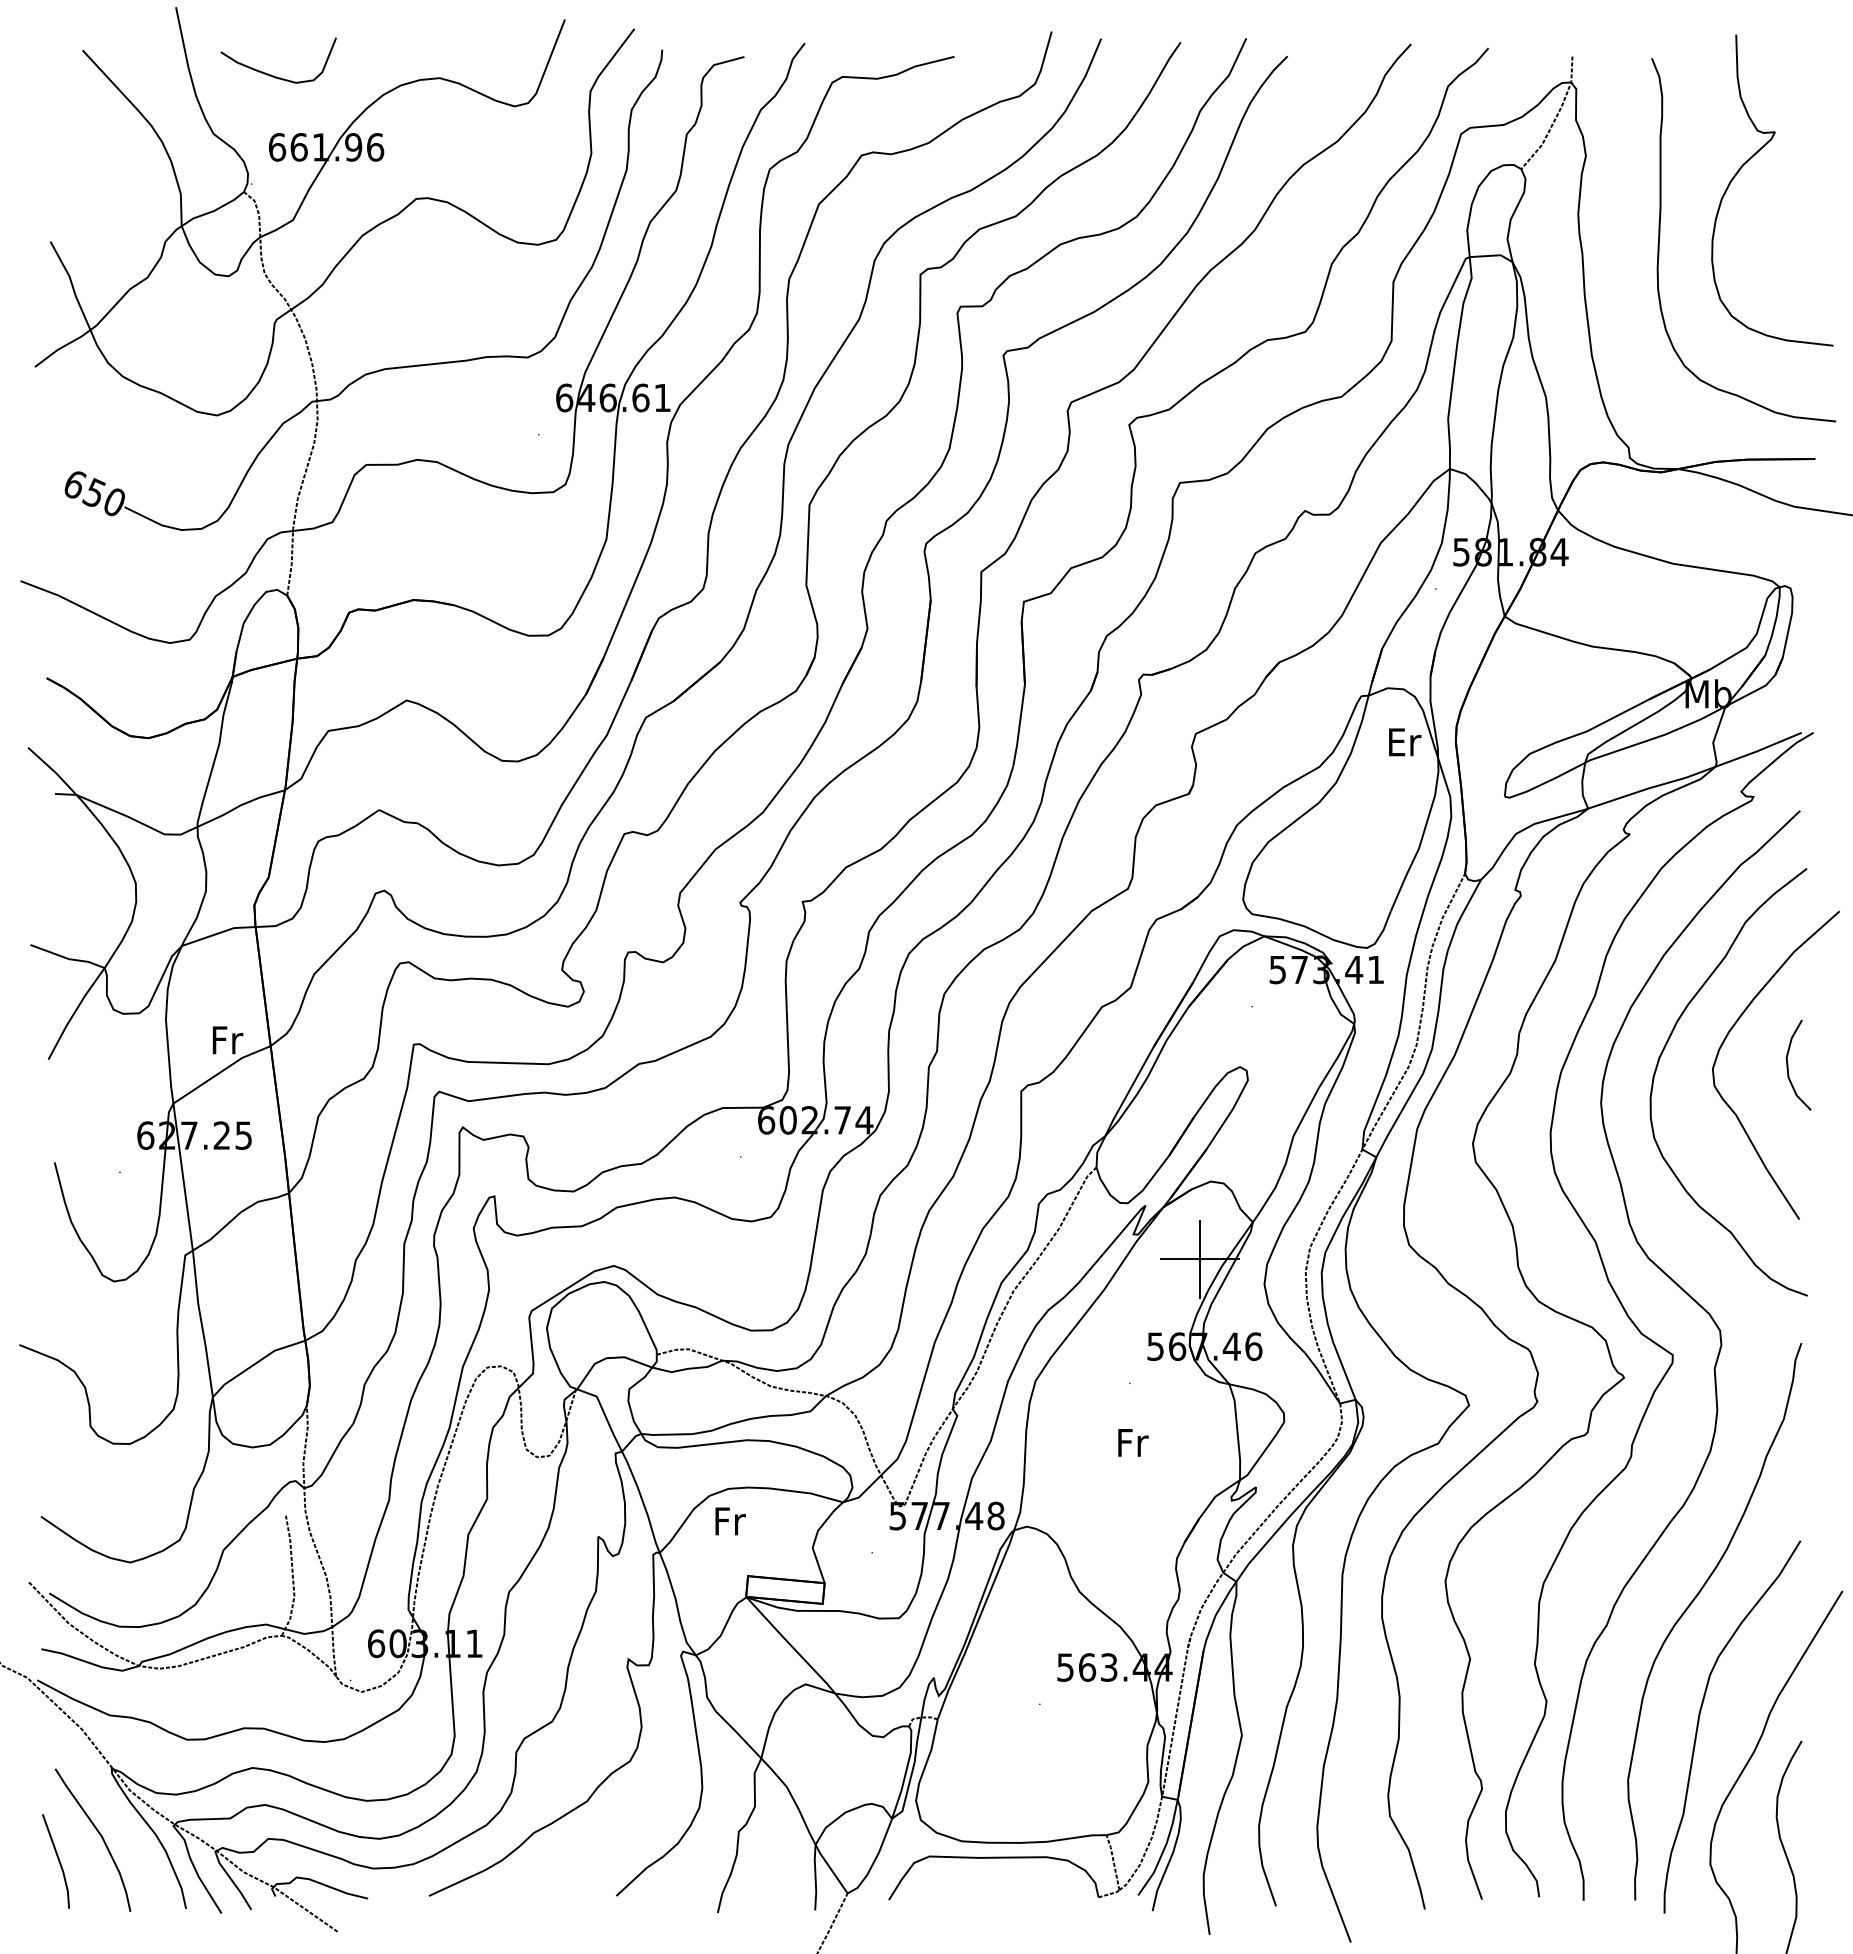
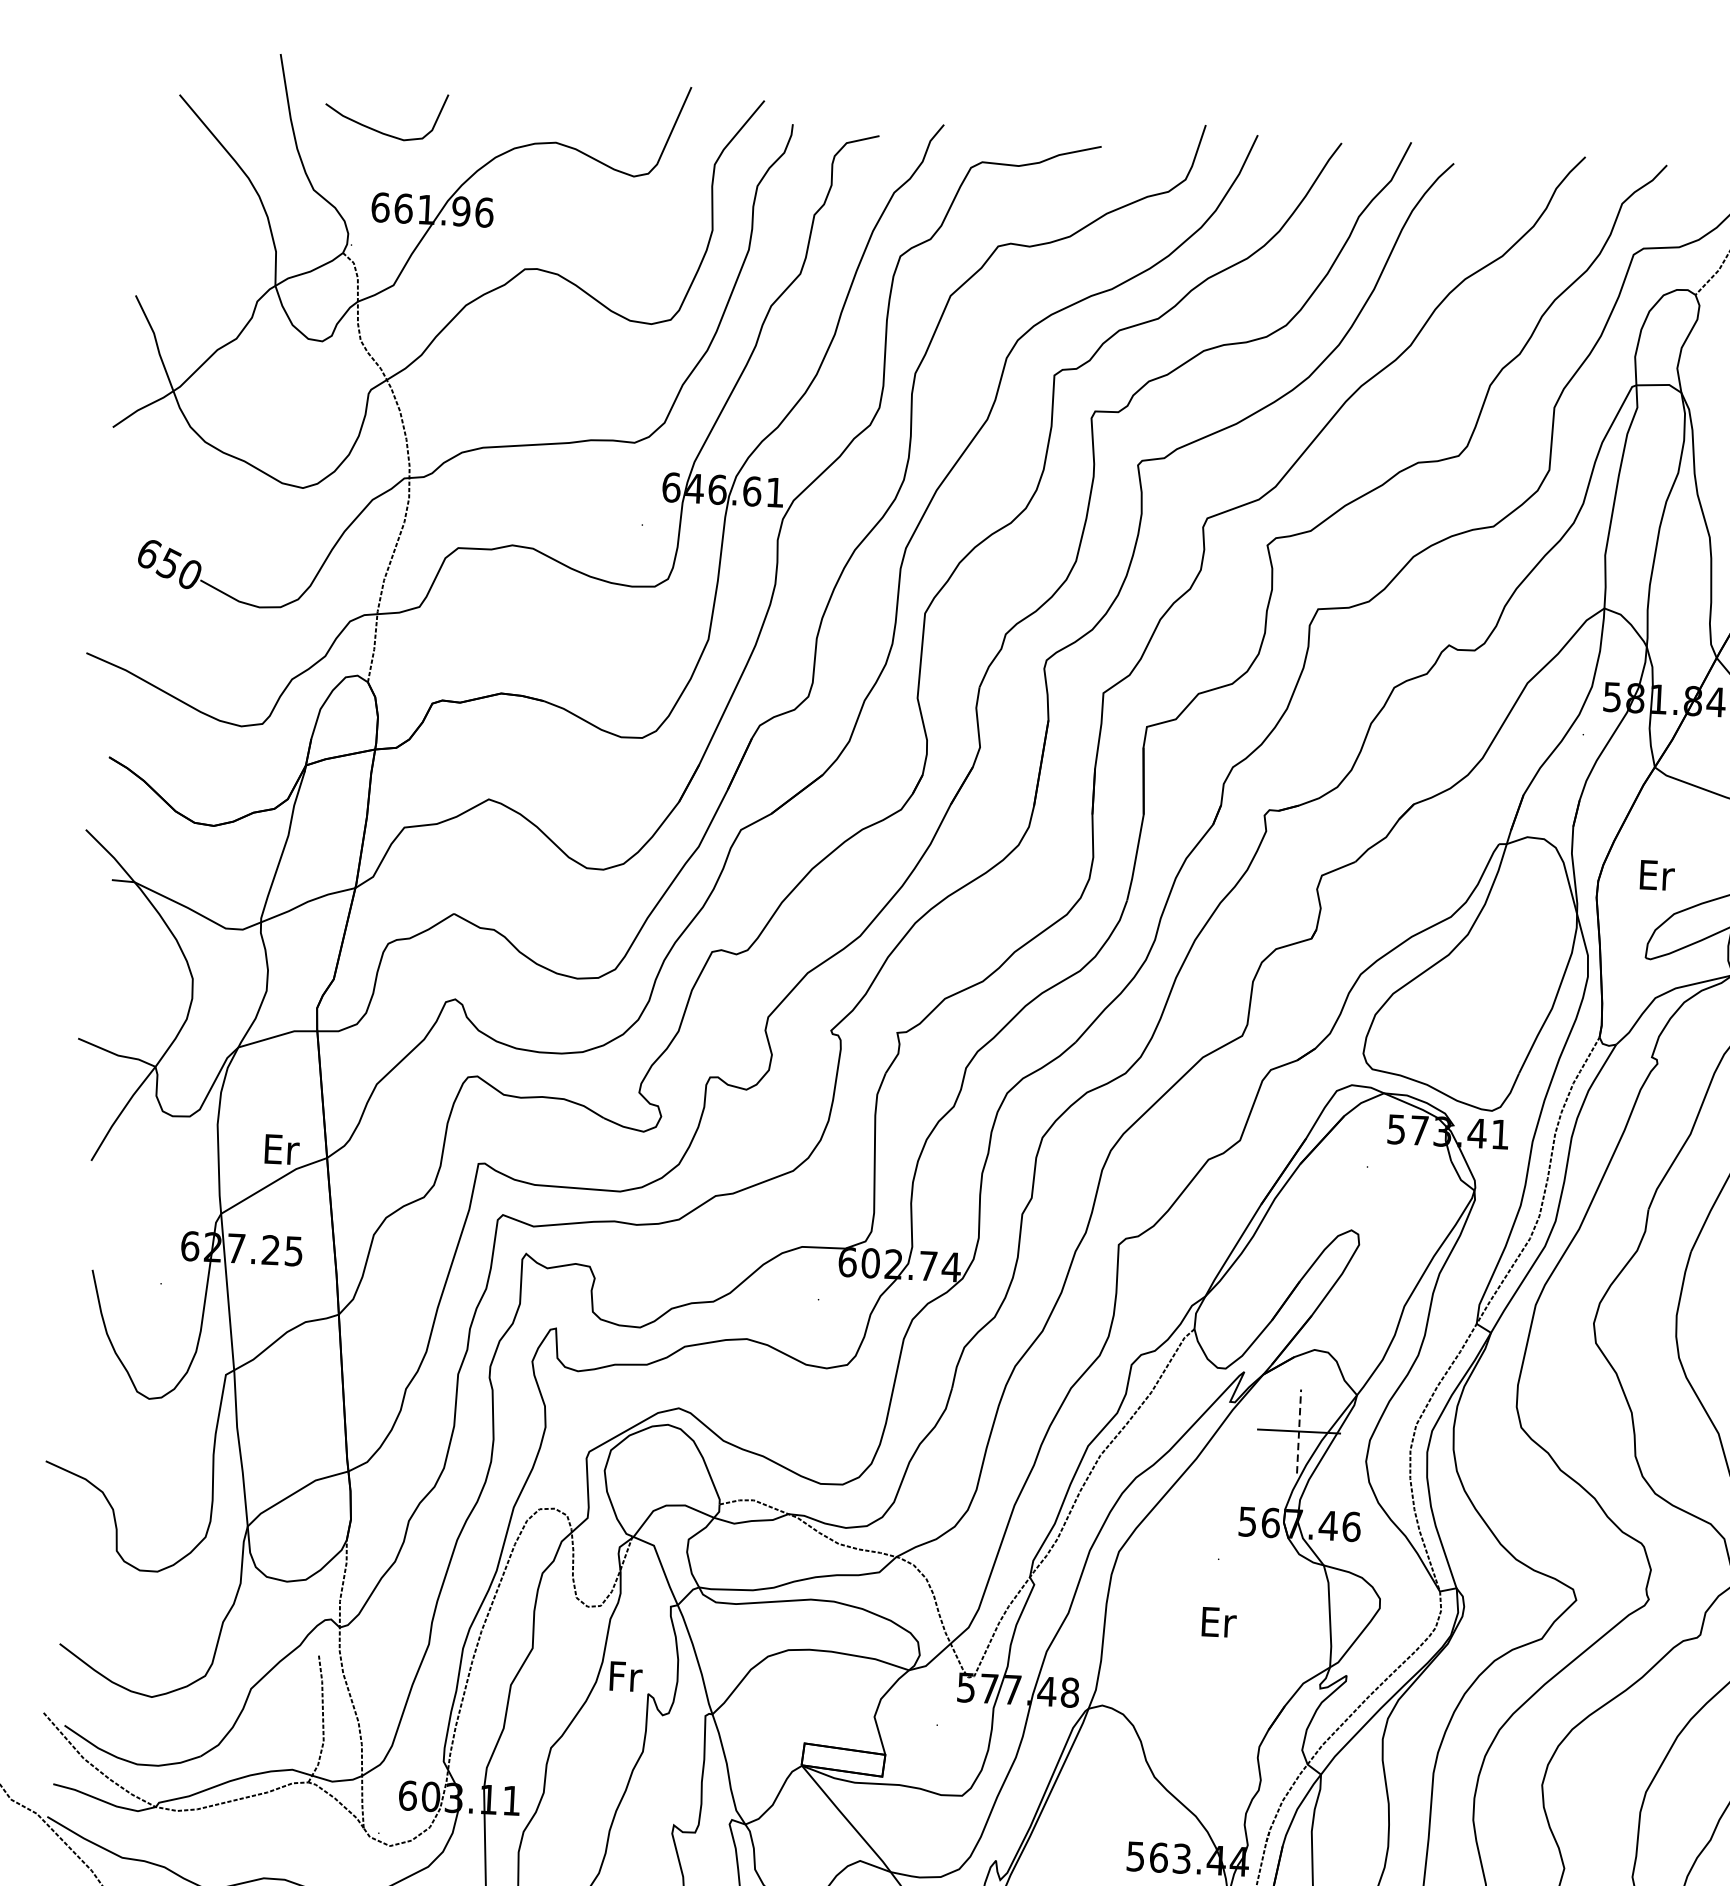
text: (1405, 742) -> (1657, 875), moved
text: (227, 1040) -> (281, 1149), Fr -> Er
line: (1199, 1259) -> (1298, 1431), solid -> dashed
text: (1133, 1442) -> (1219, 1622), Fr -> Er
text: (730, 1521) -> (626, 1676), moved

